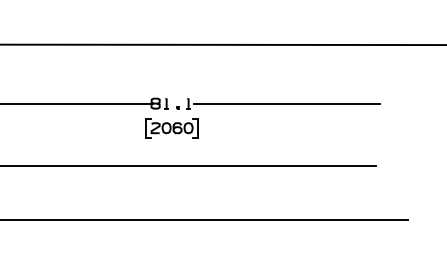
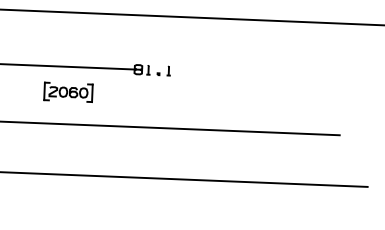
line: (286, 103) -> (259, 74), removed
part: (171, 128) -> (67, 92), moved

